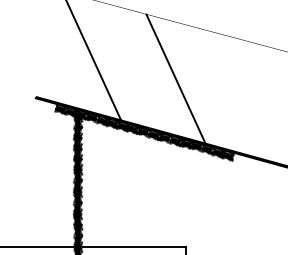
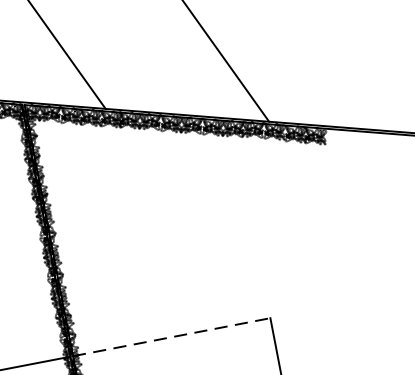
line: (132, 246) -> (171, 336), solid -> dashed

